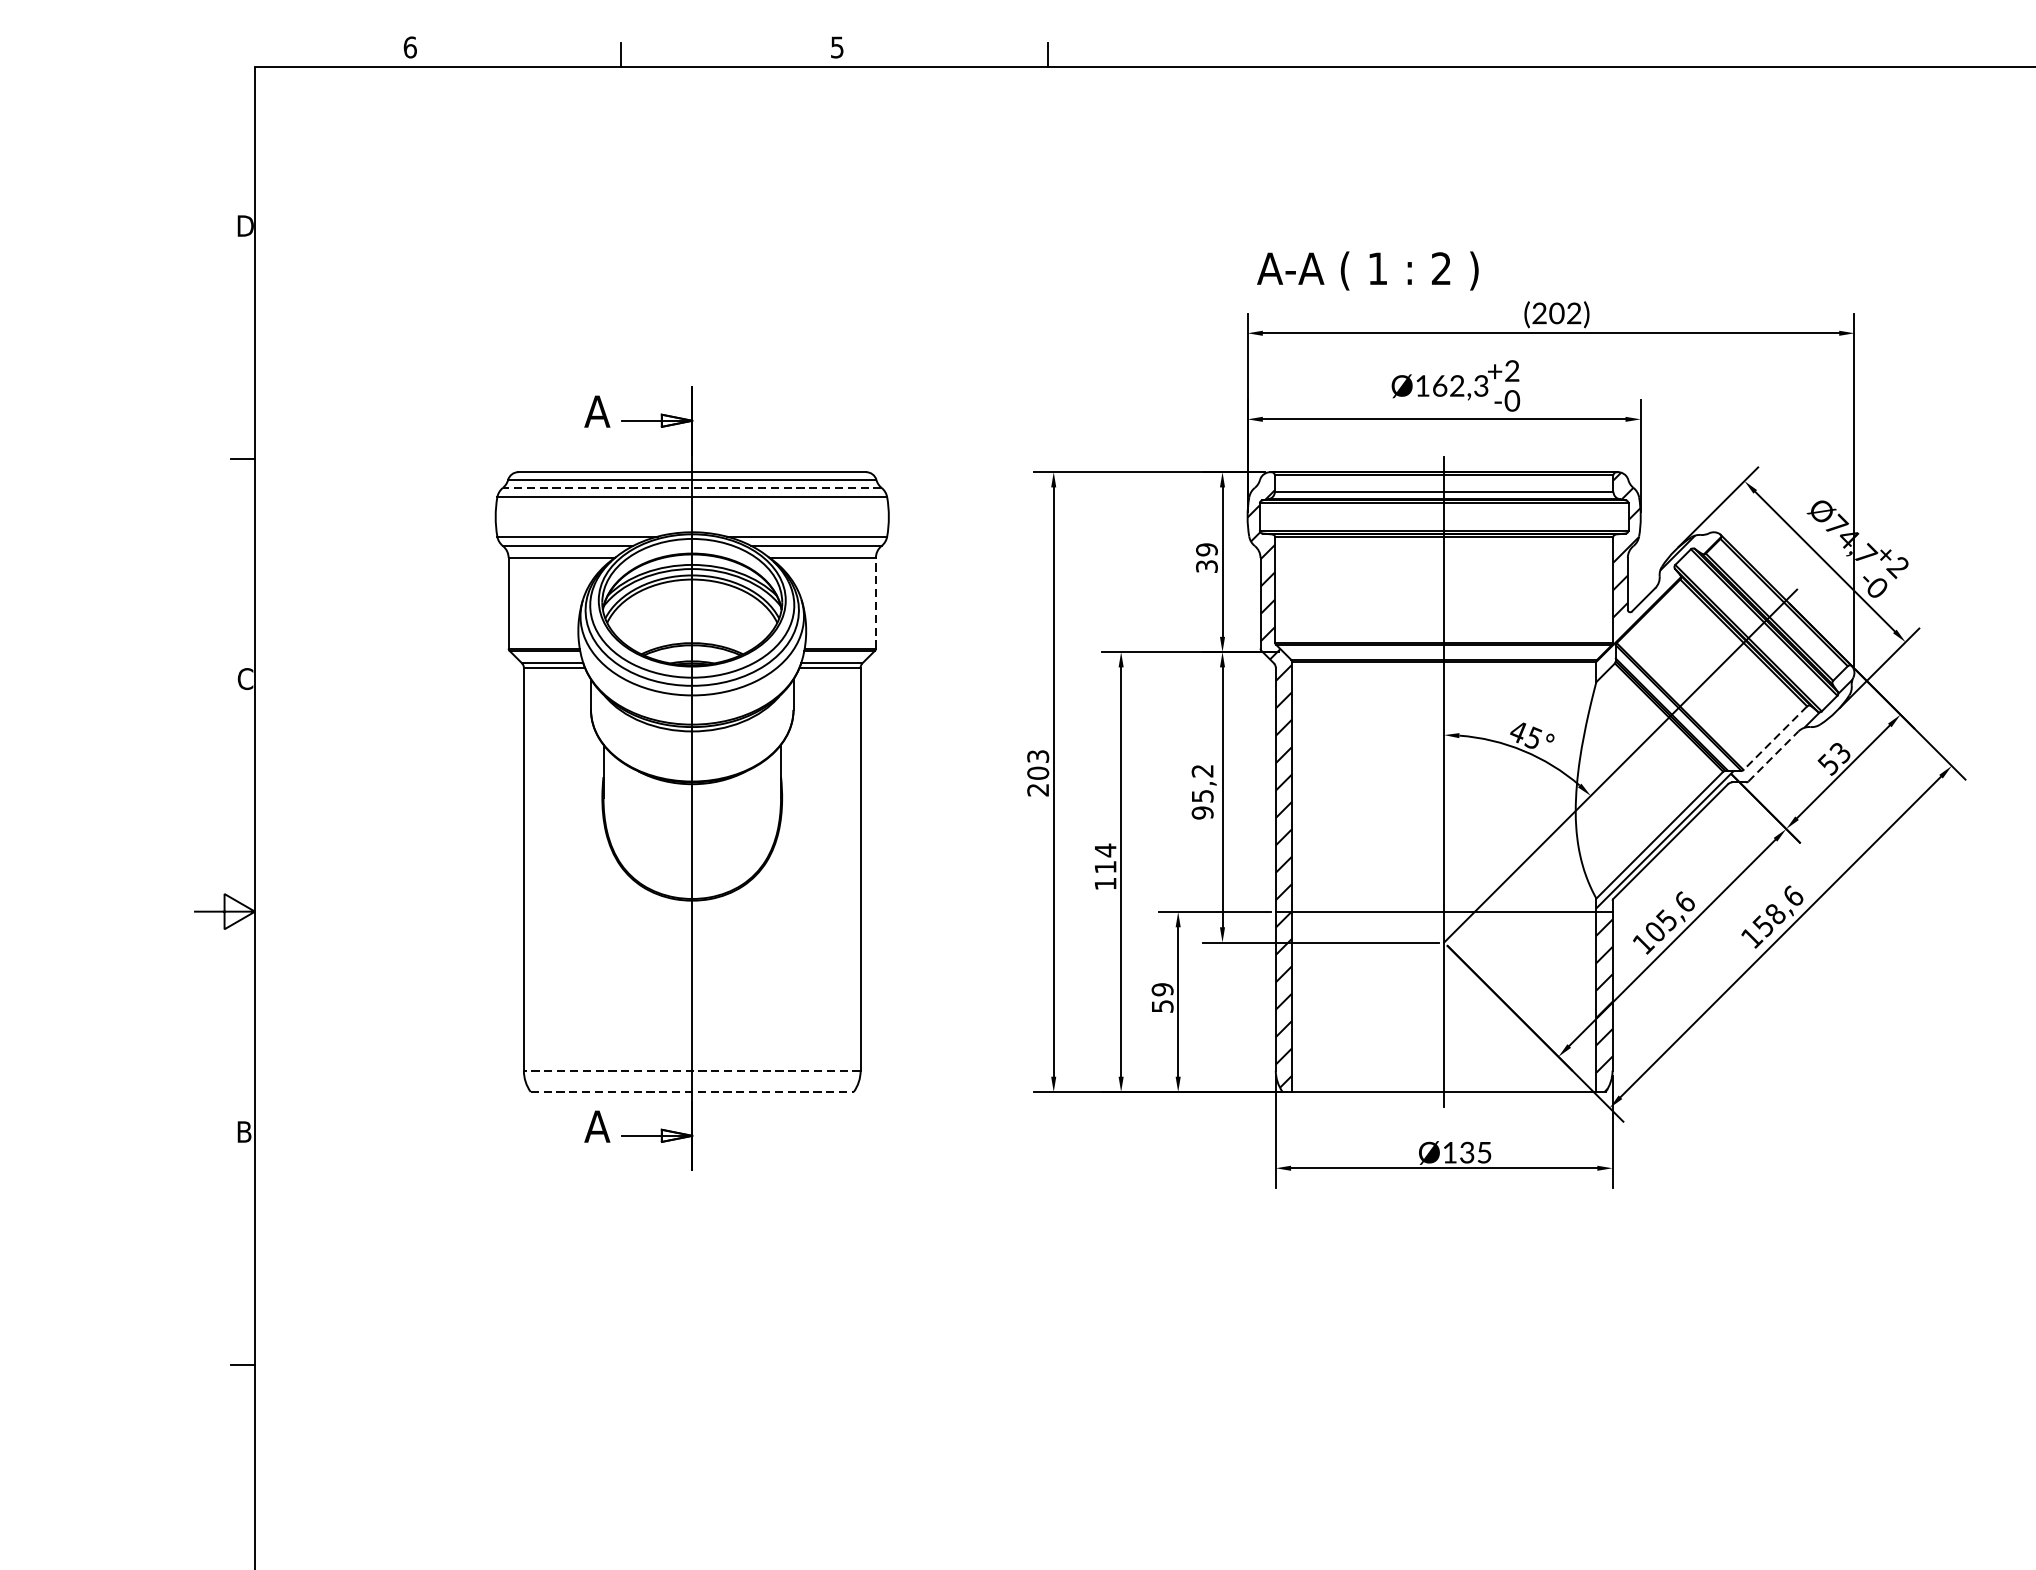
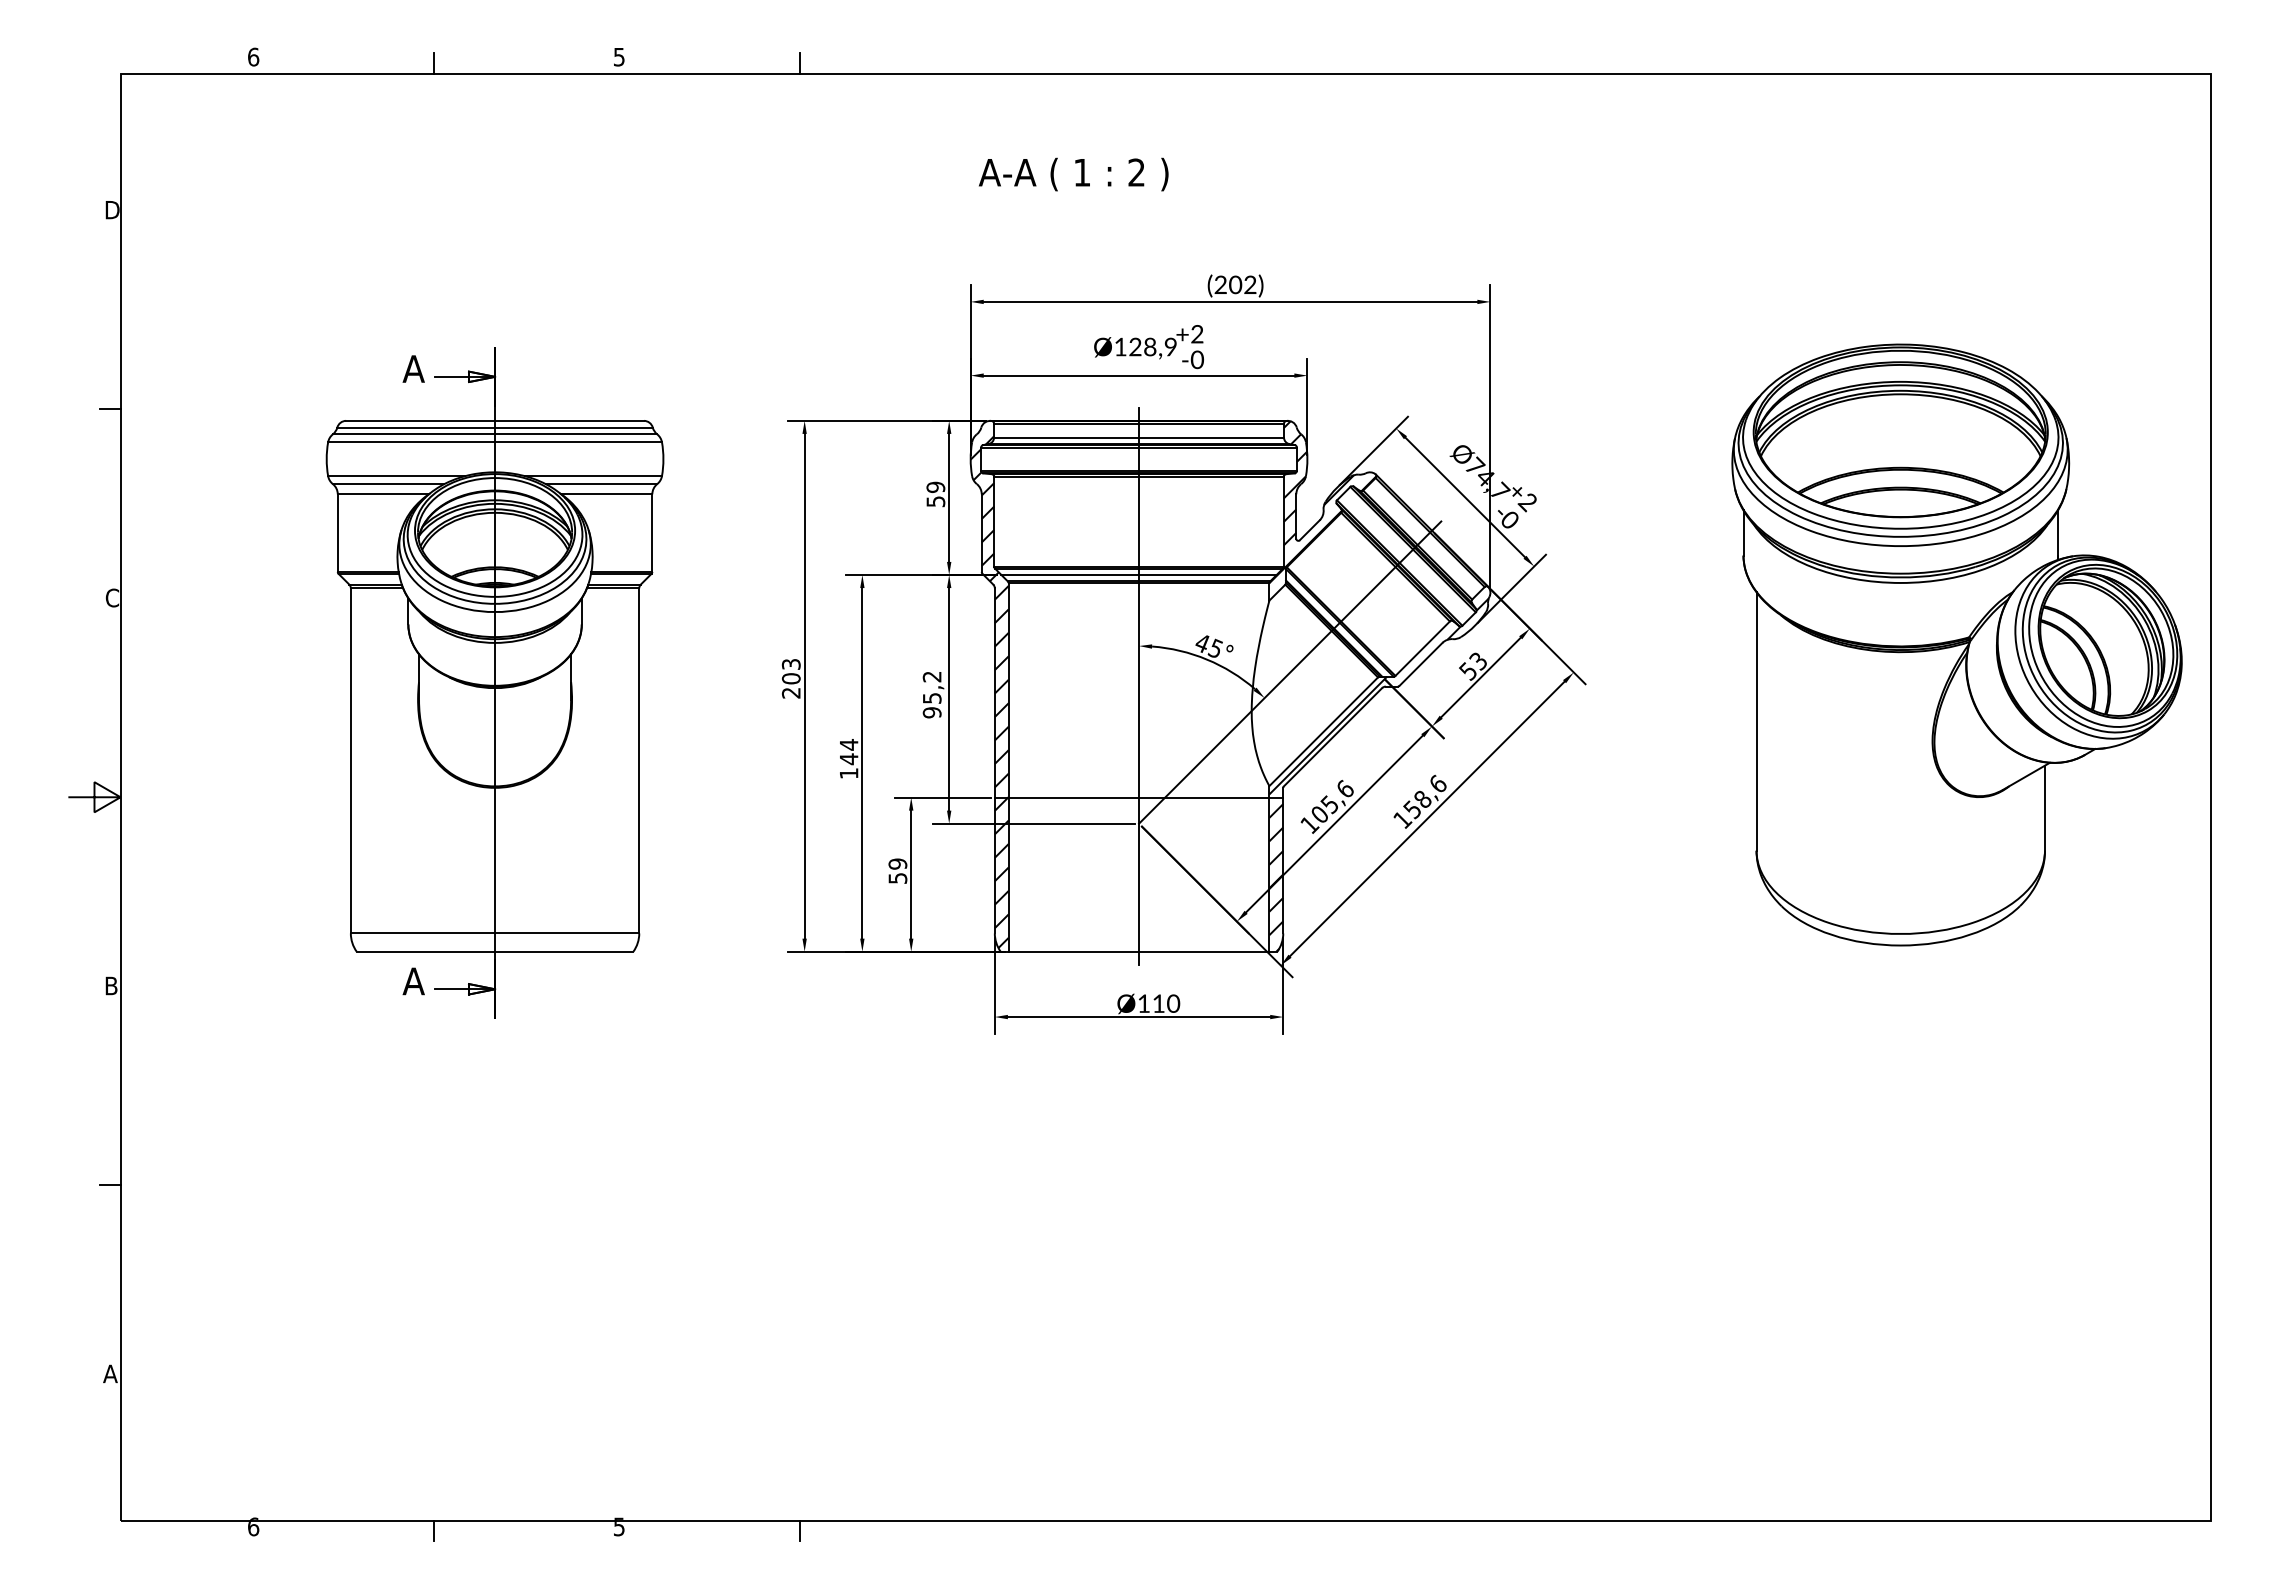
text: (1367, 270) -> (1073, 174), moved
text: (1459, 385) -> (1152, 346), Ø162,3 -> Ø128,9
line: (691, 488) -> (494, 434), dashed -> solid
text: (1206, 566) -> (935, 501), 39 -> 59
line: (876, 603) -> (652, 533), dashed -> solid
line: (1443, 652) -> (1138, 575), added
line: (1775, 739) -> (1422, 649), dashed -> solid
line: (1773, 756) -> (1421, 664), dashed -> solid
text: (1106, 867) -> (849, 759), 114 -> 144
line: (691, 1070) -> (494, 933), dashed -> solid
line: (692, 1091) -> (495, 951), dashed -> solid
text: (1476, 1152) -> (1166, 1003), Ø135 -> Ø110

